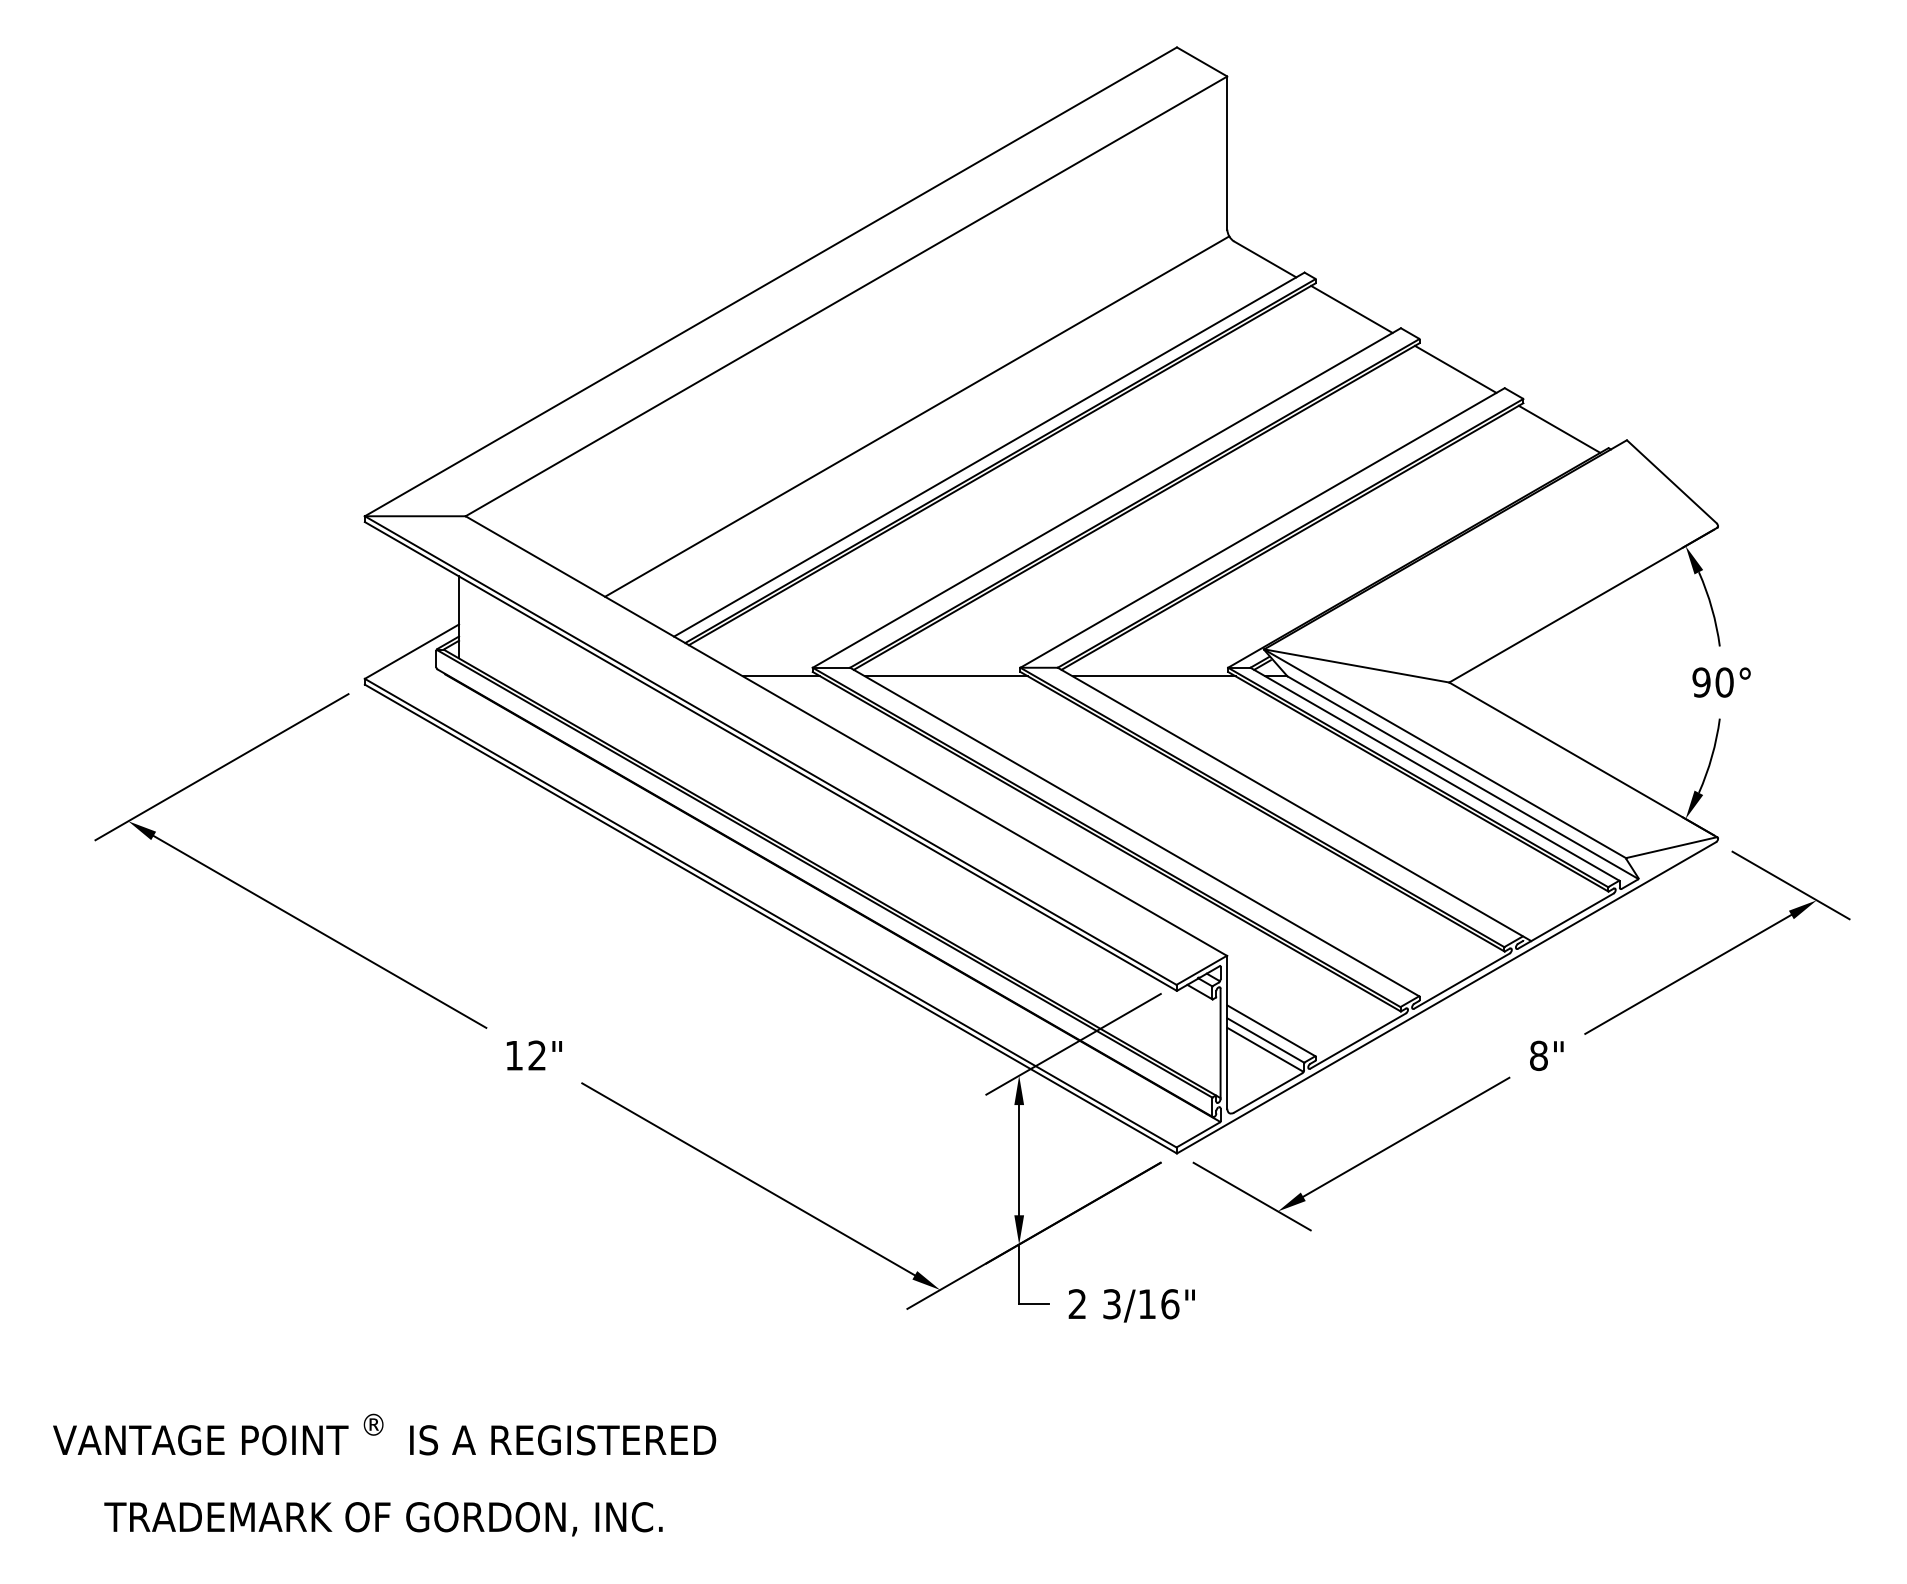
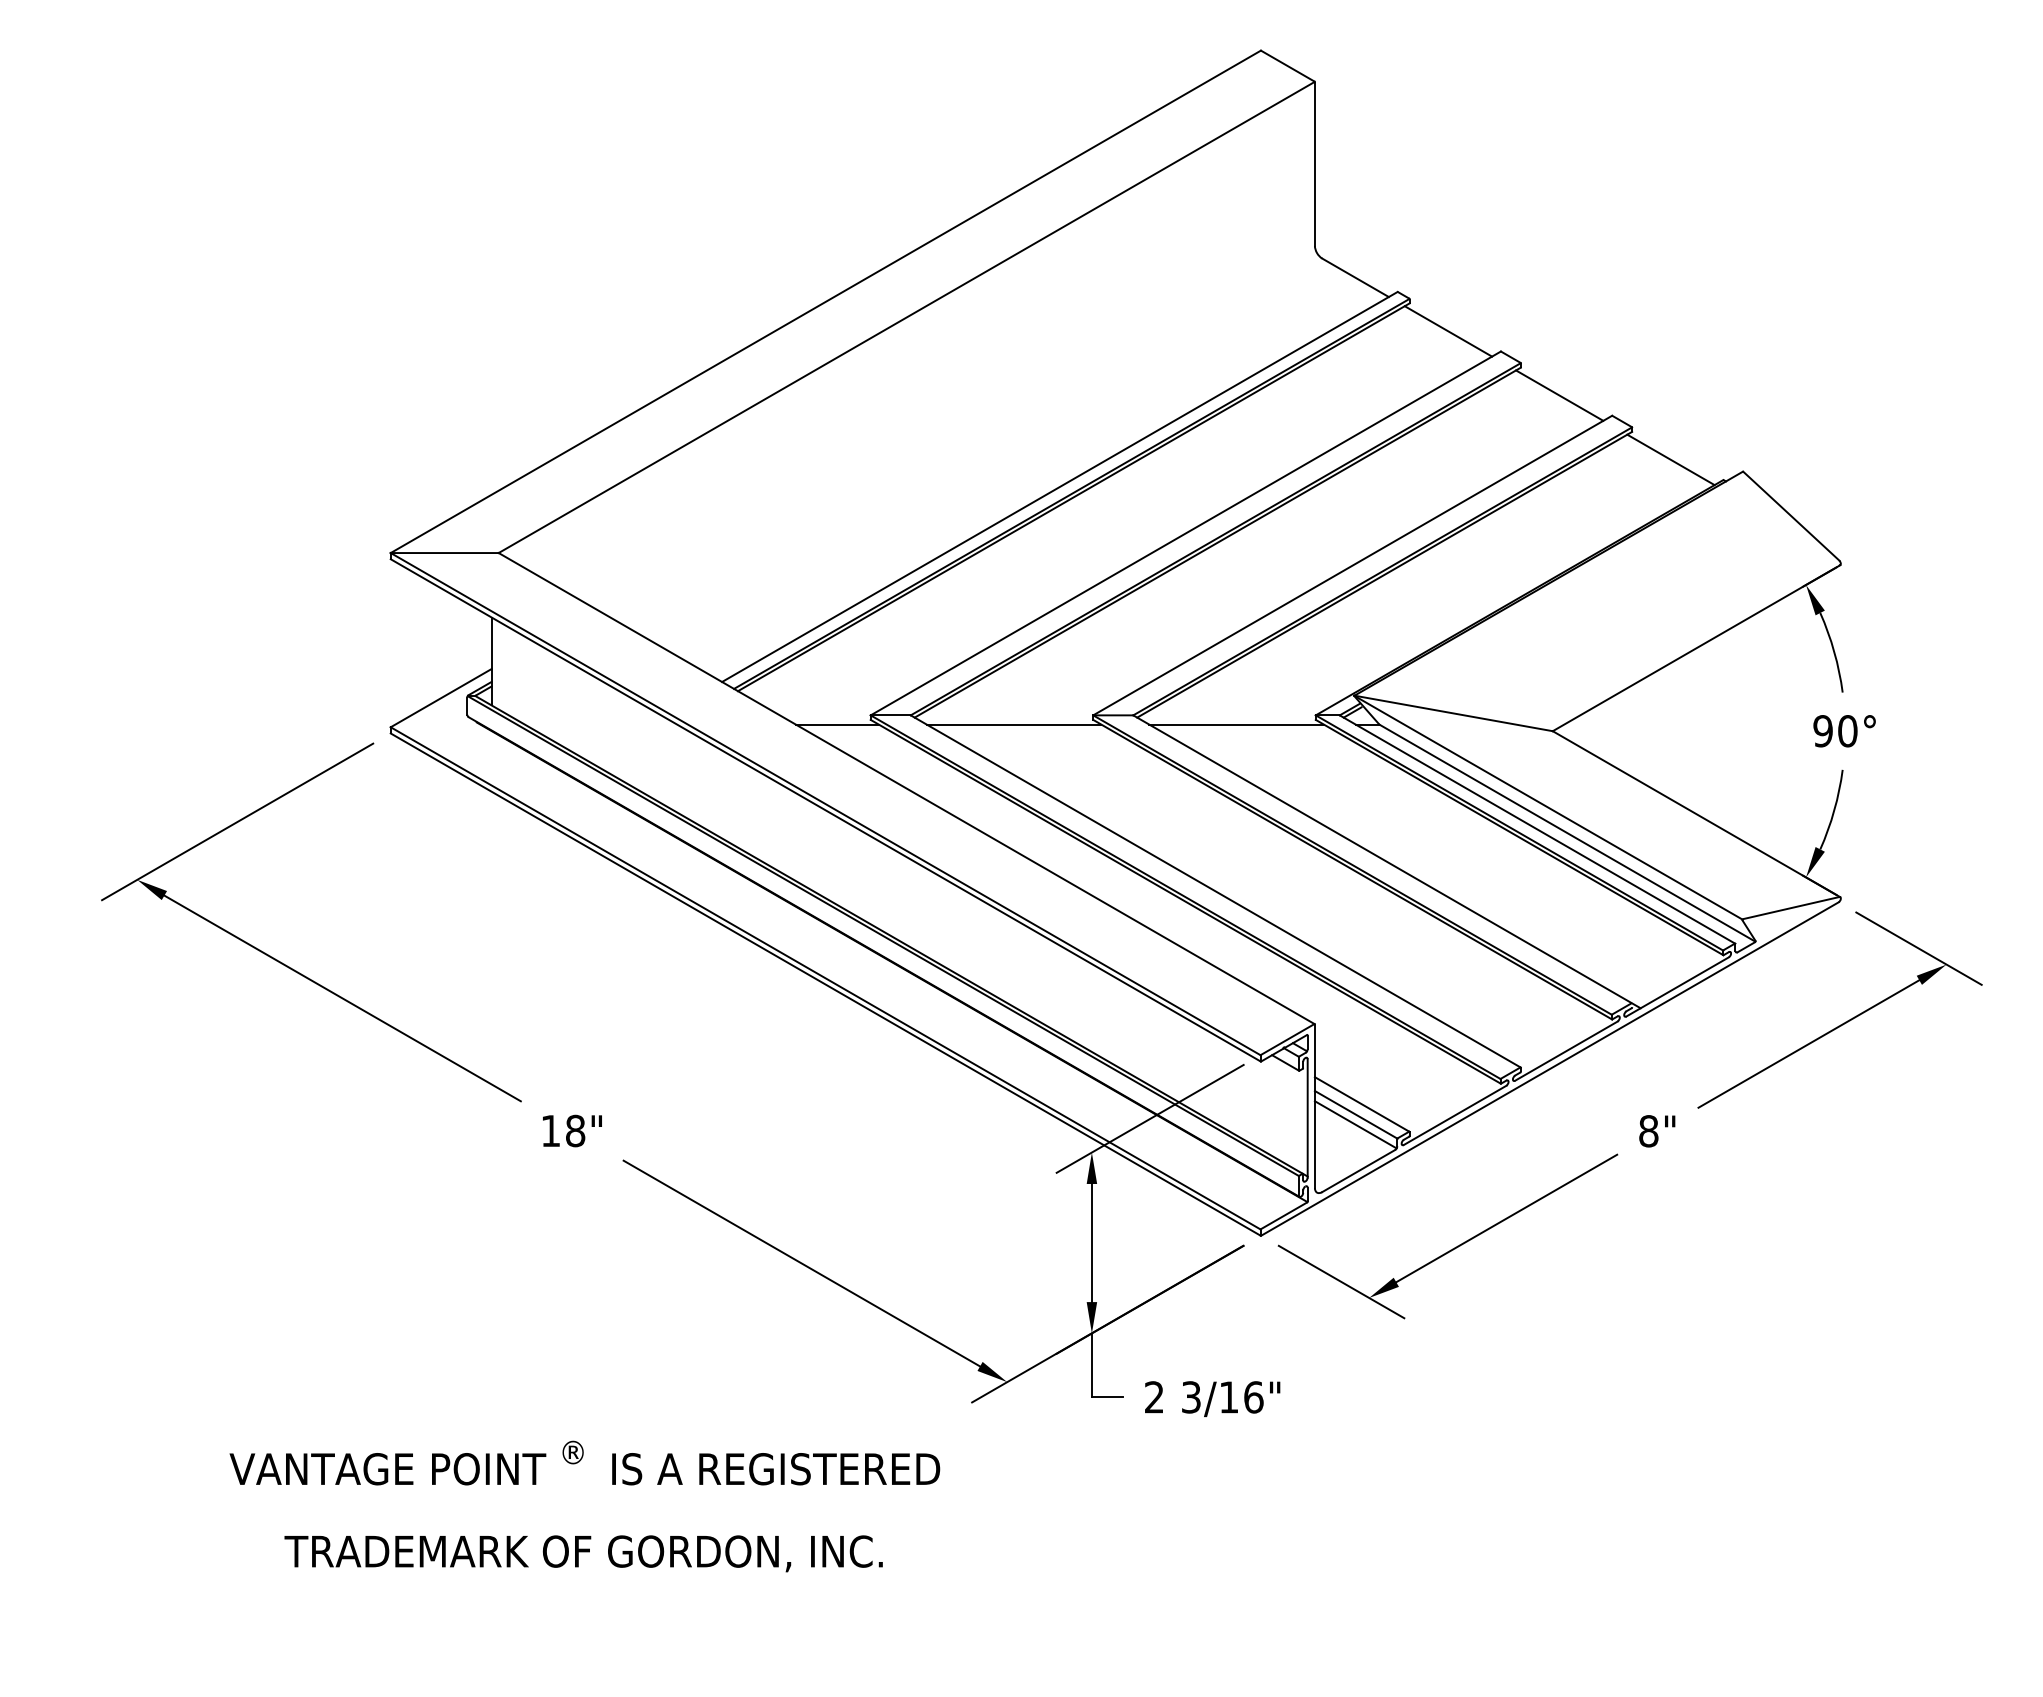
line: (917, 416) -> (982, 446), removed
text: (537, 1055) -> (575, 1130), 12" -> 18"
text: (384, 1475) -> (584, 1506), moved

